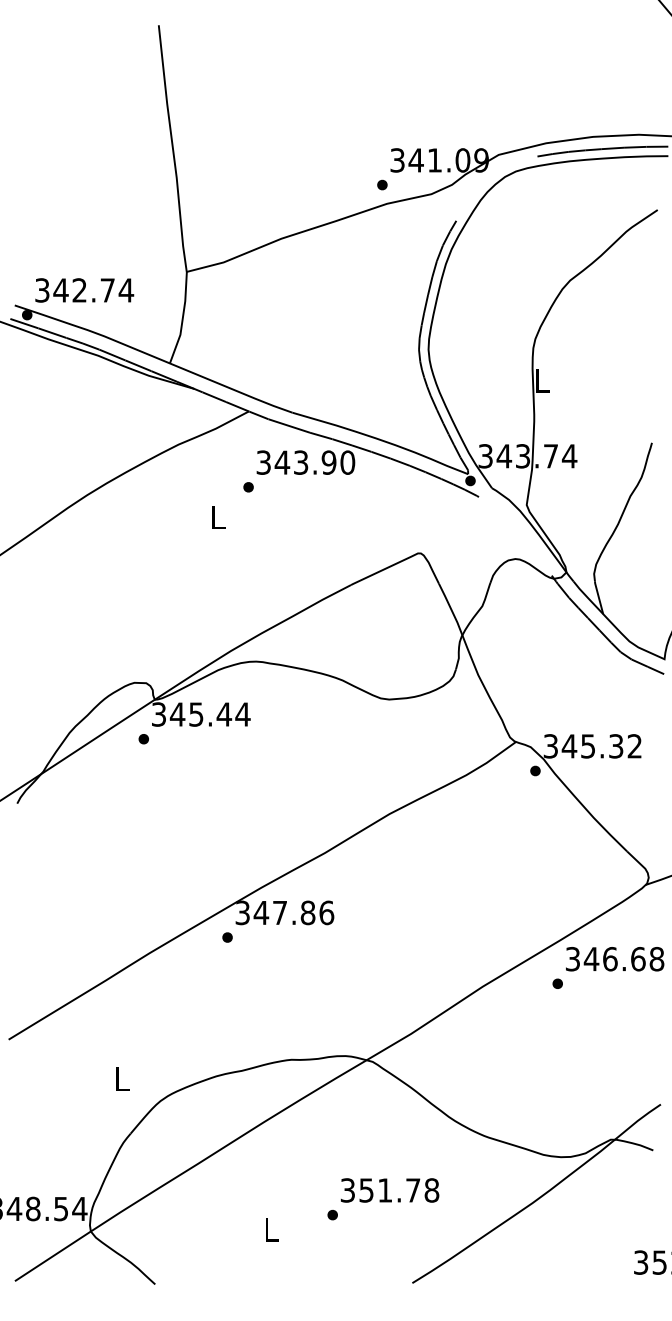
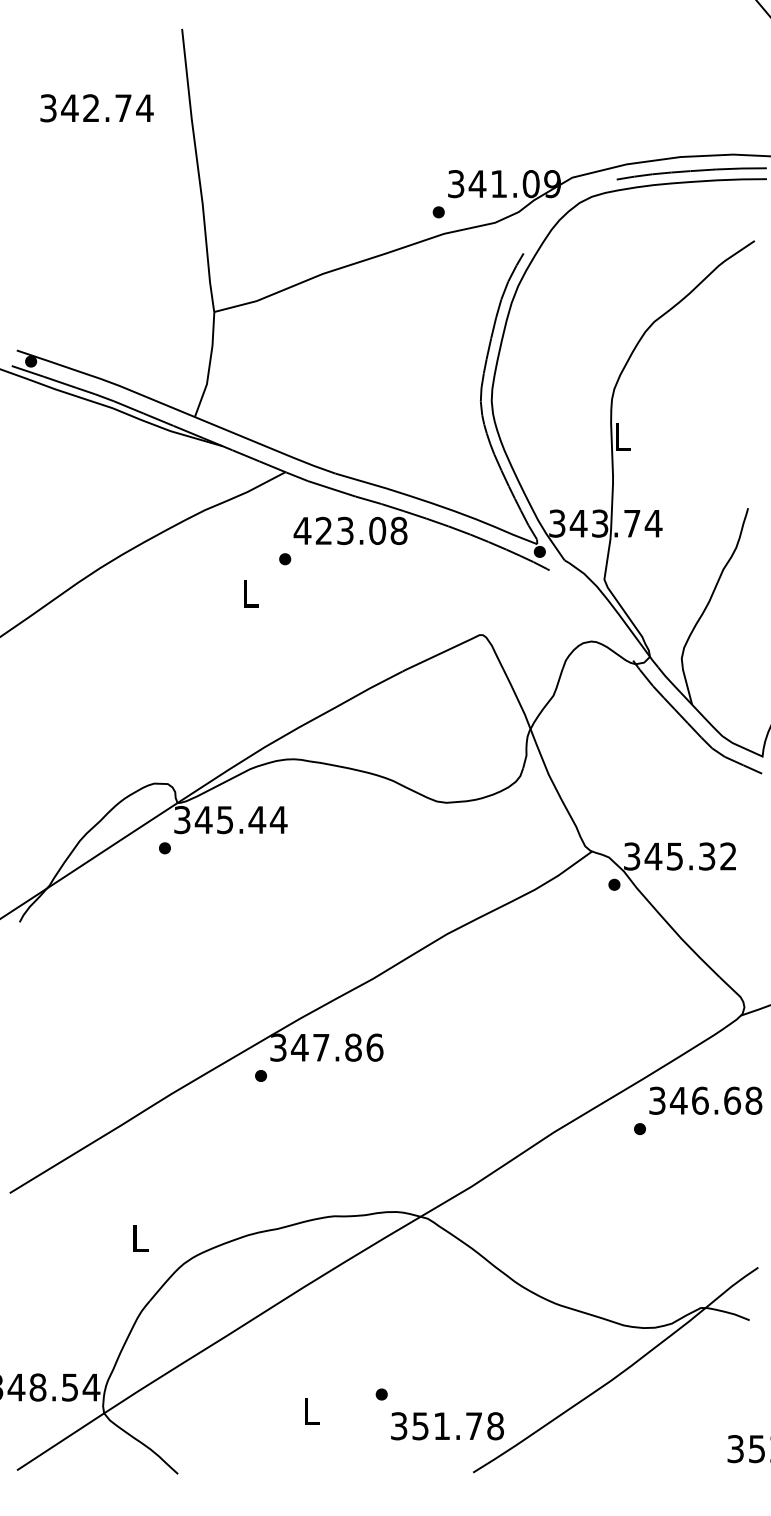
text: (84, 290) -> (96, 108), moved
text: (305, 462) -> (350, 530), 343.90 -> 423.08
text: (390, 1190) -> (447, 1426), moved

